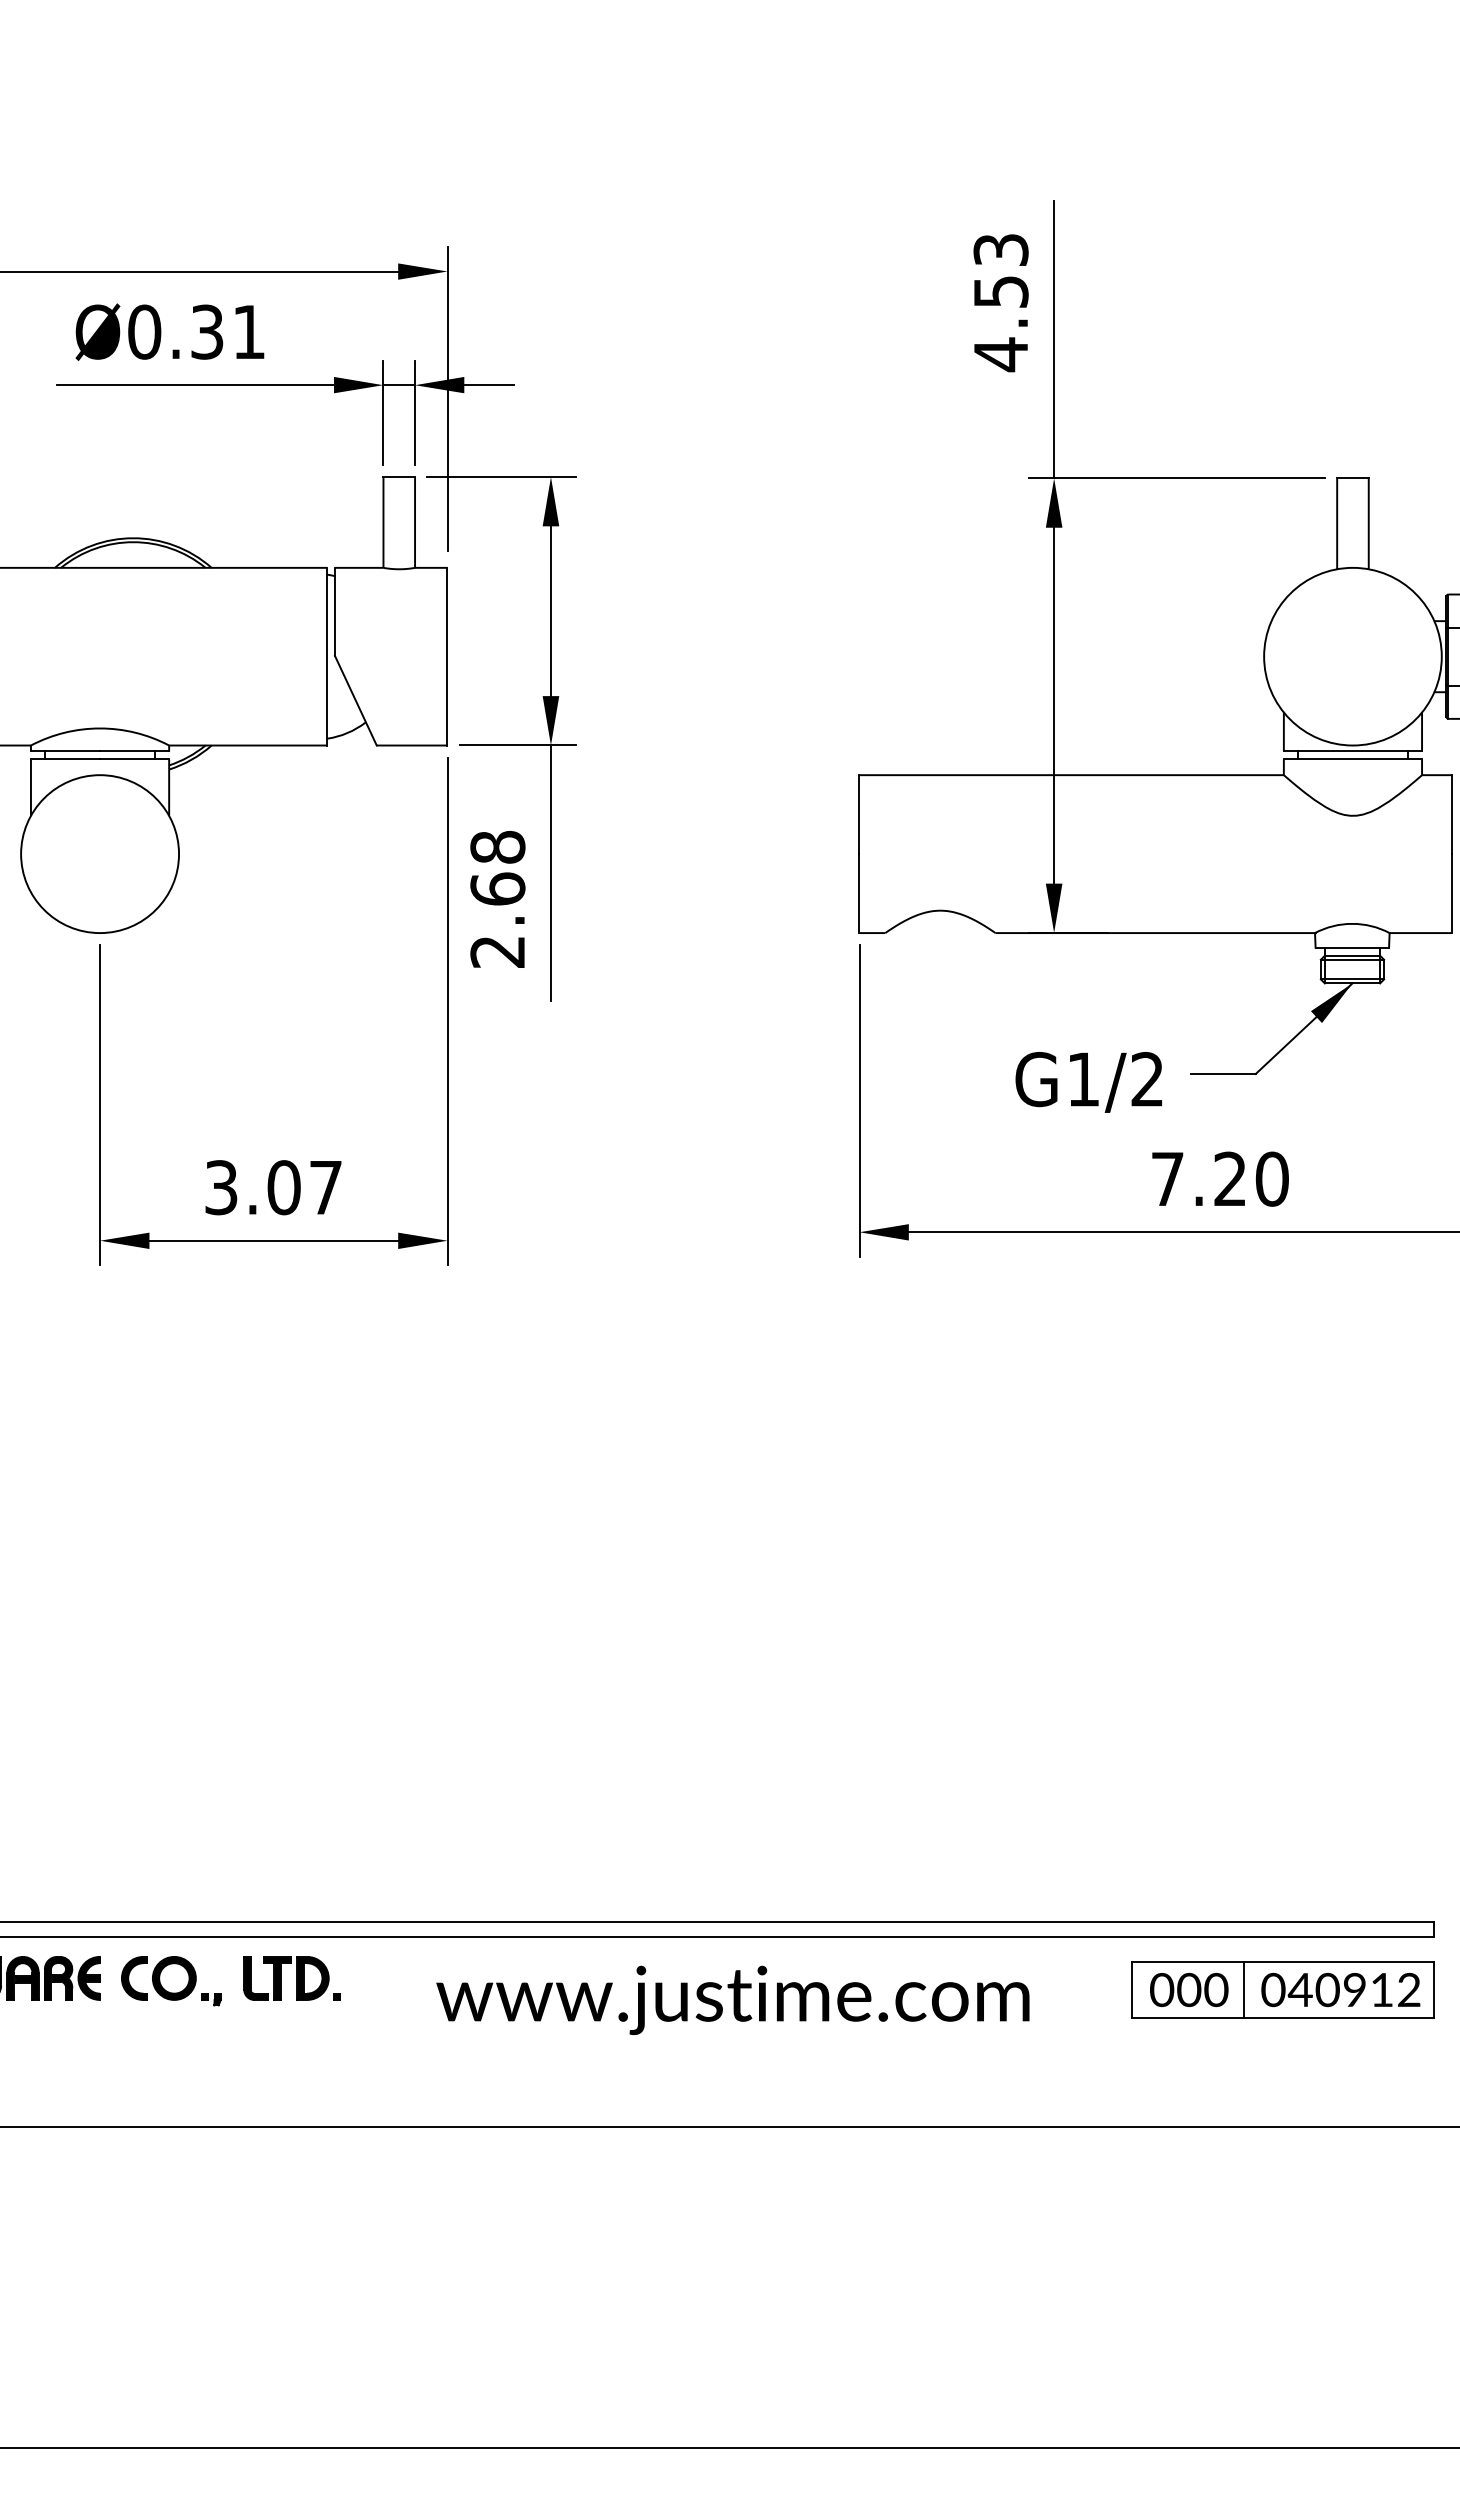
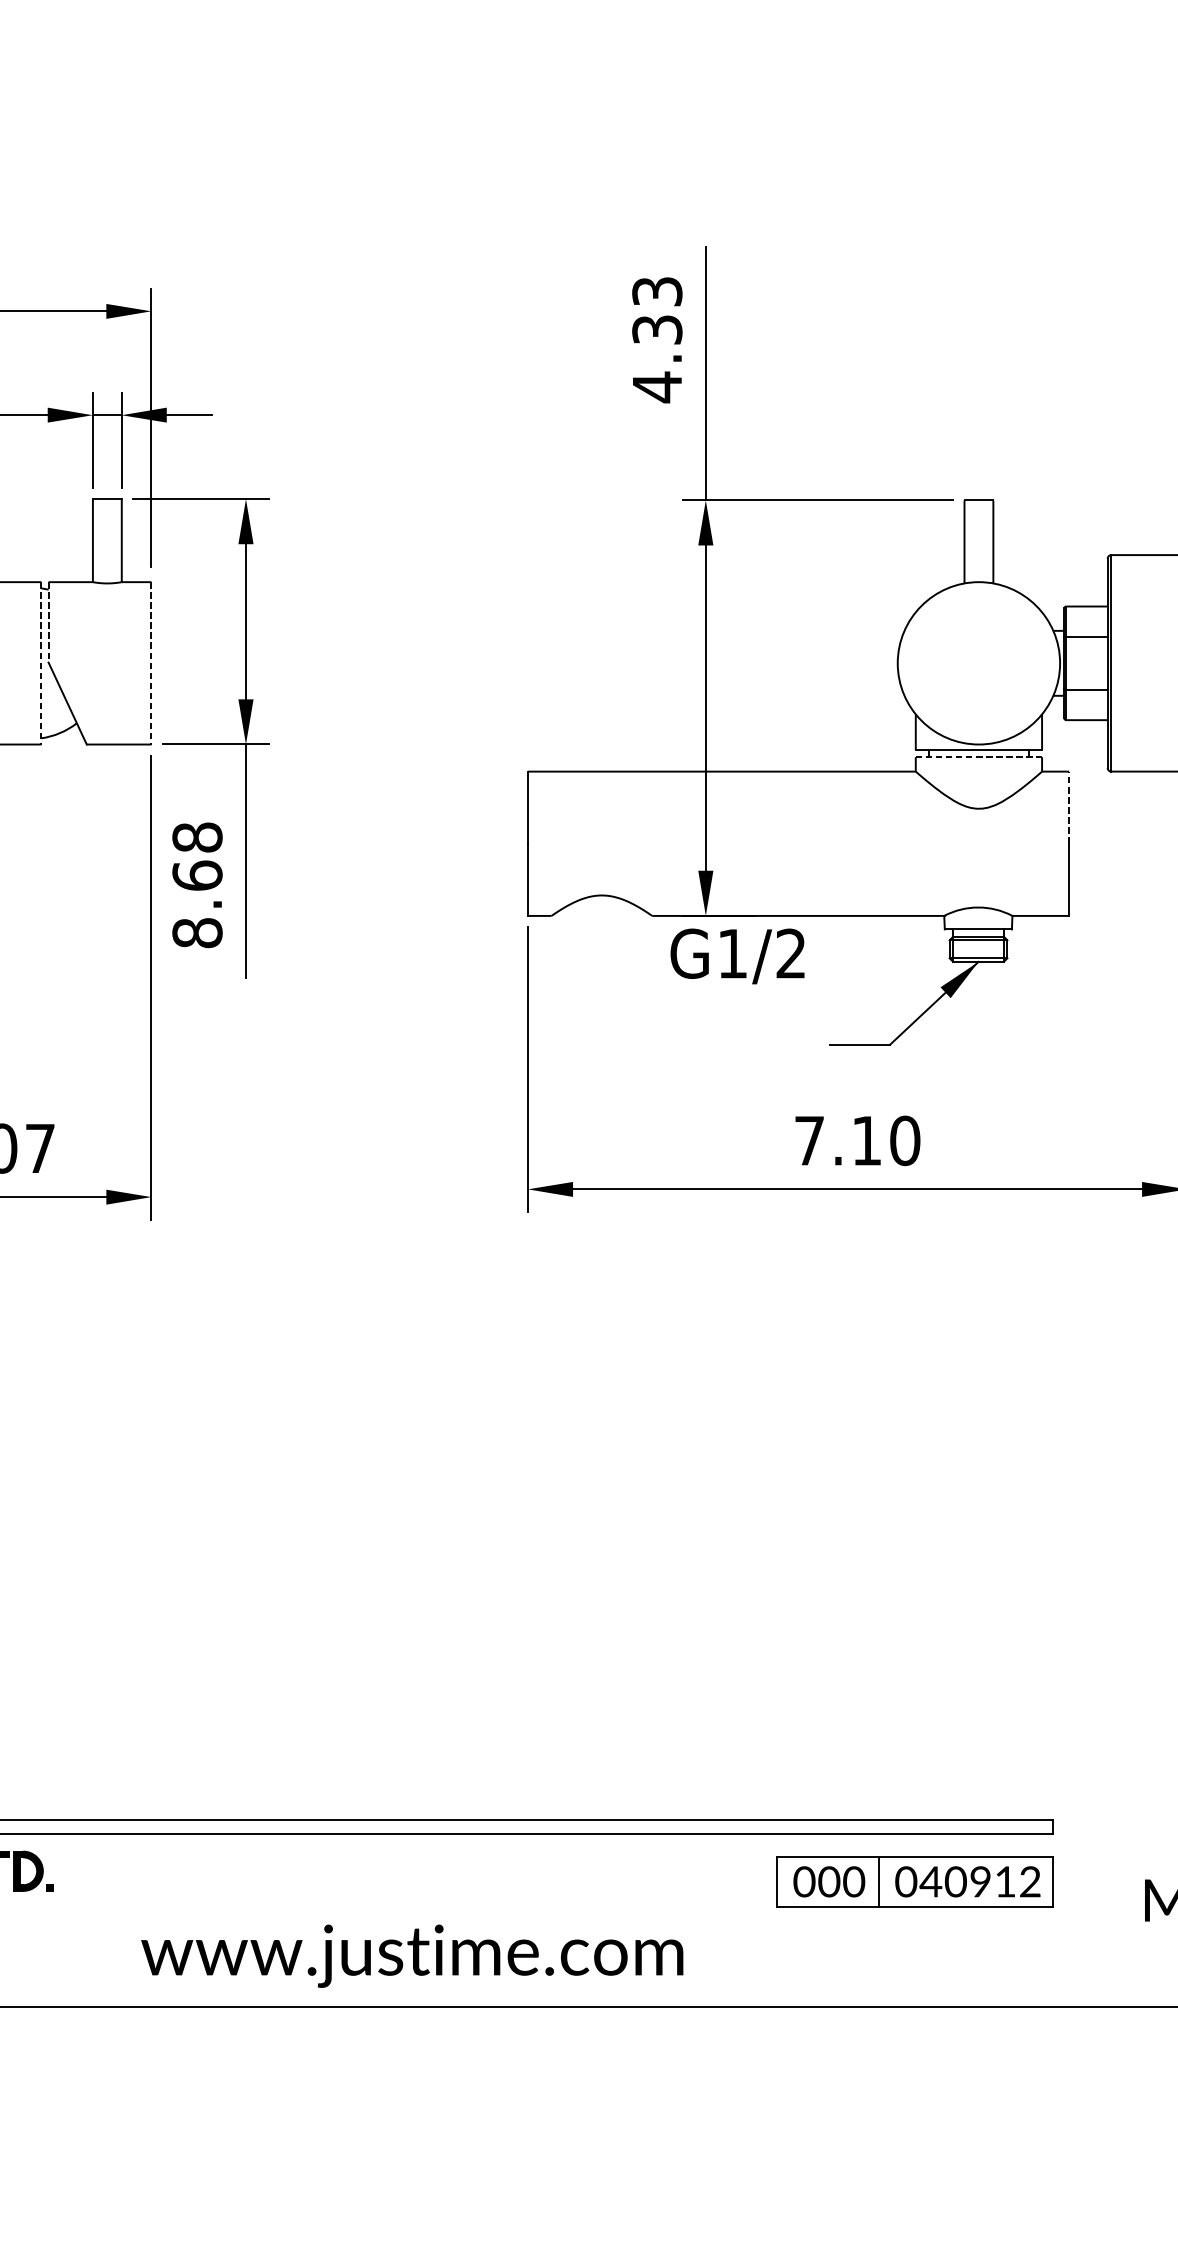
text: (1000, 291) -> (656, 329), 4.53 -> 4.33
line: (334, 612) -> (48, 622), solid -> dashed
line: (327, 656) -> (41, 663), solid -> dashed
line: (447, 656) -> (151, 663), solid -> dashed
line: (1353, 759) -> (979, 757), solid -> dashed
line: (1451, 814) -> (1068, 807), solid -> dashed
text: (497, 951) -> (197, 932), 2.68 -> 8.68
text: (1088, 1082) -> (737, 956), moved
text: (1229, 1178) -> (866, 1140), 7.20 -> 7.10
text: (732, 2000) -> (411, 1956), moved

